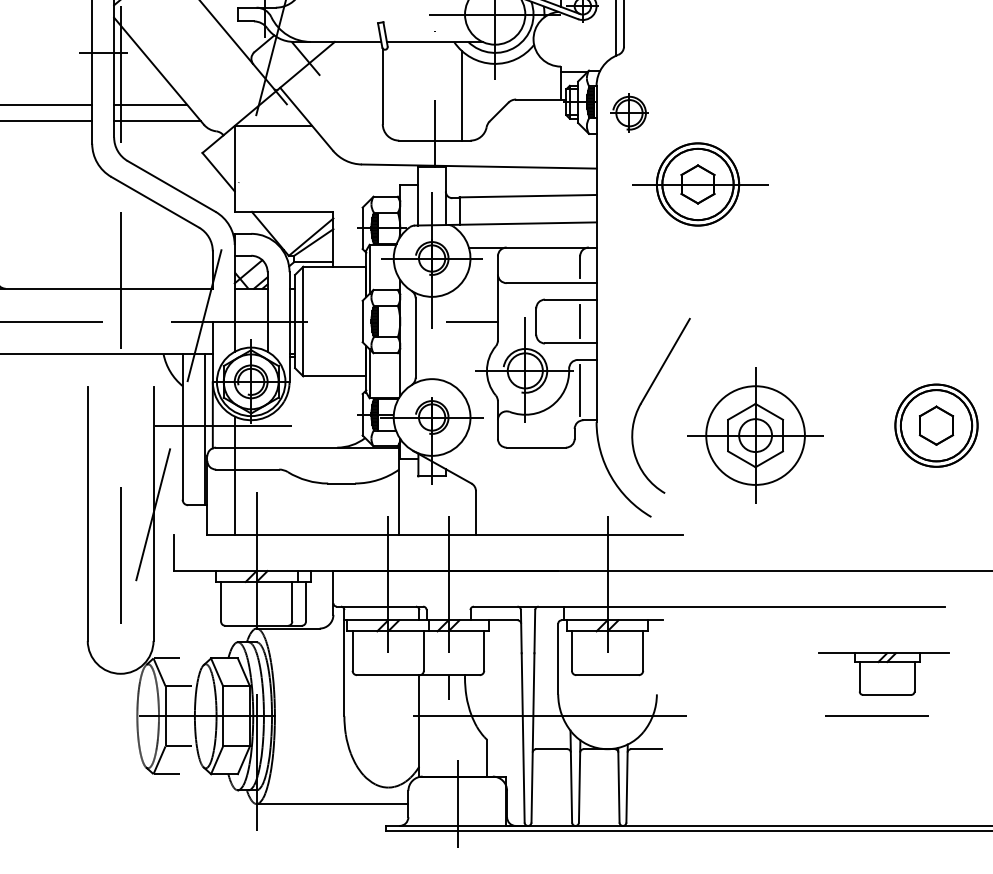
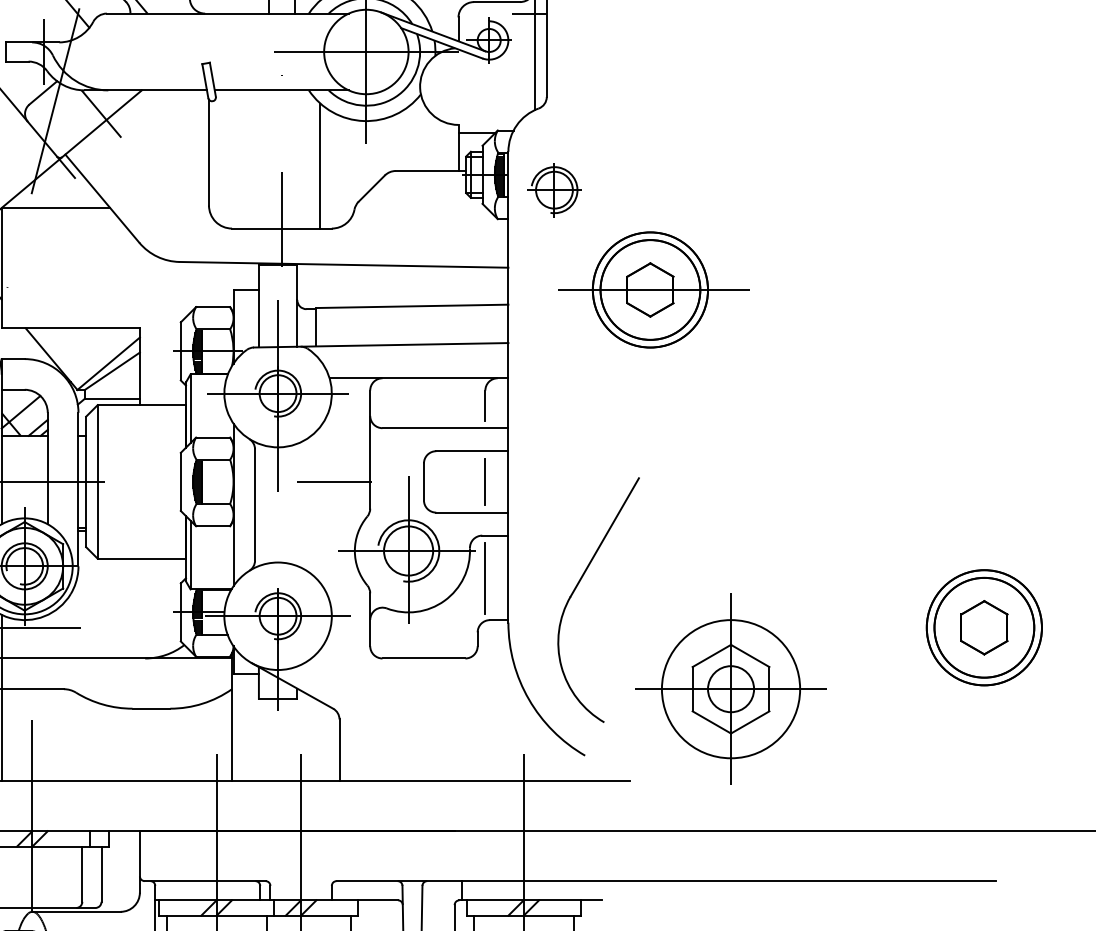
part: (755, 435) -> (730, 689), moved

